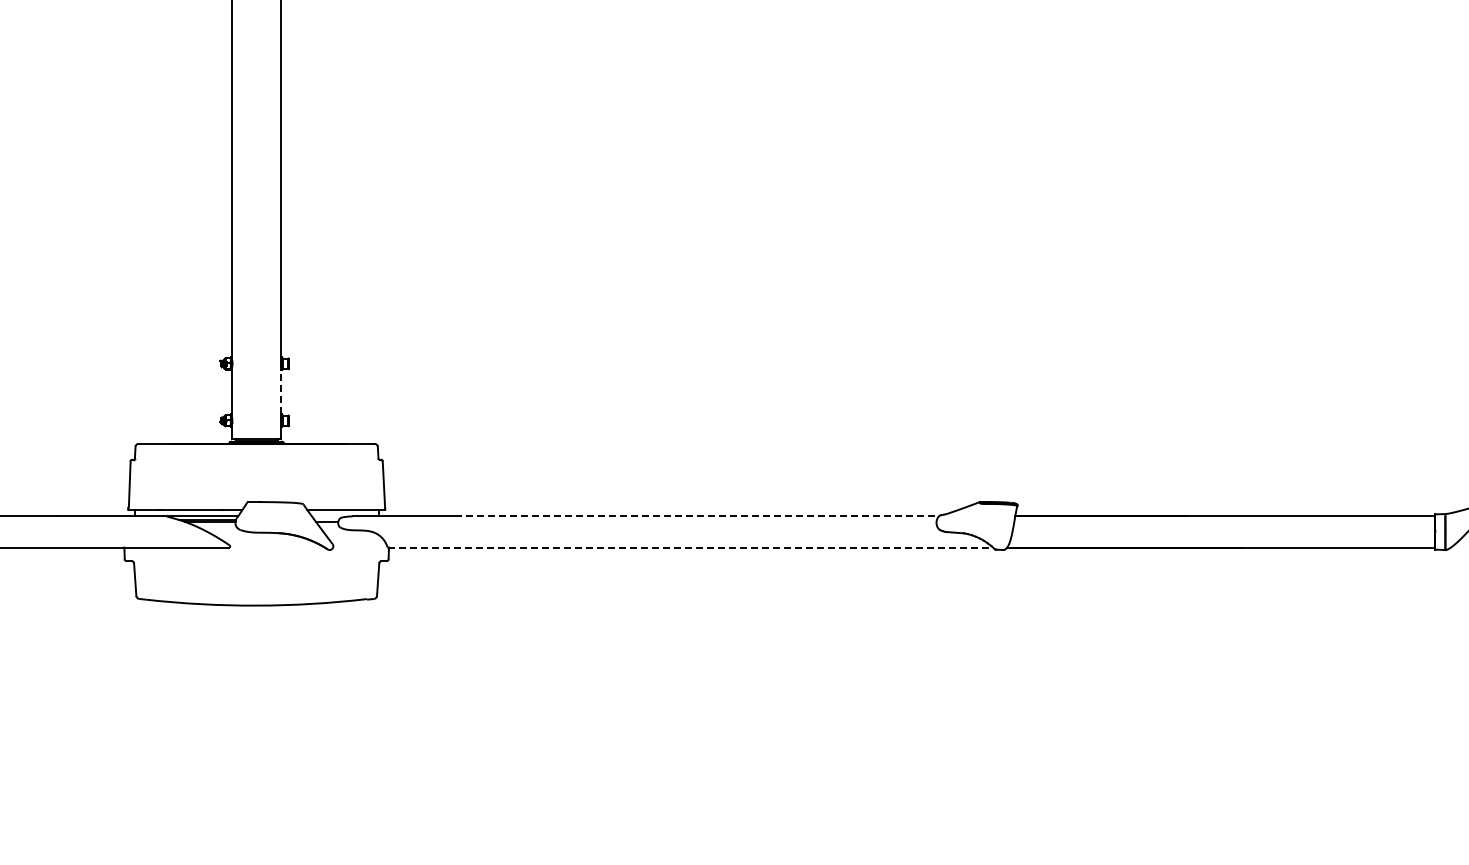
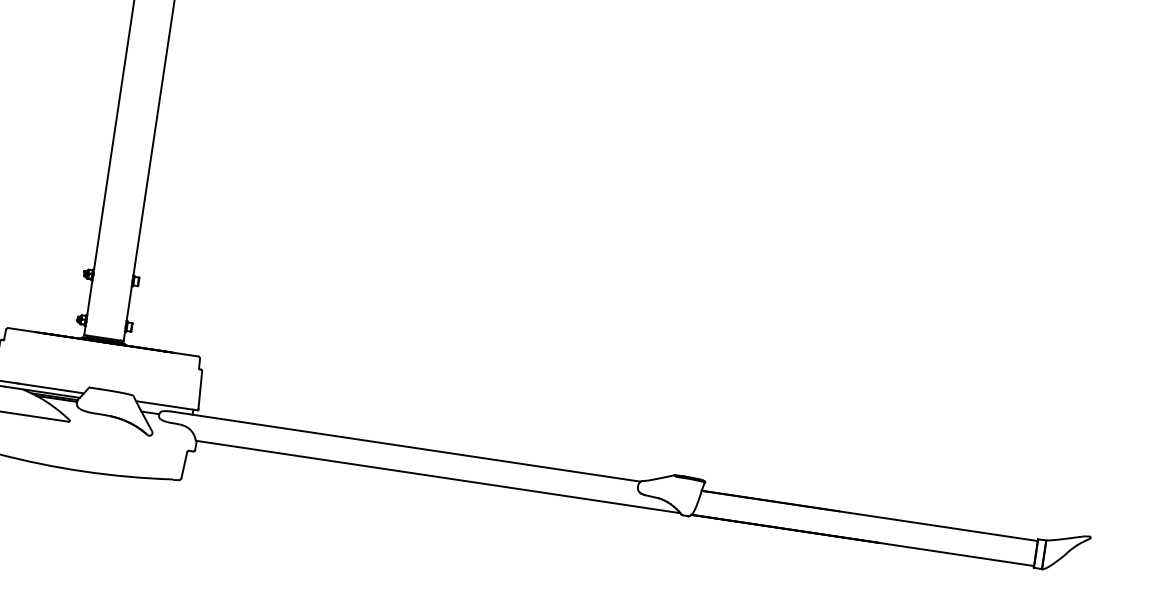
line: (281, 392) -> (129, 303), dashed -> solid
line: (697, 516) -> (447, 452), dashed -> solid
line: (690, 547) -> (438, 476), dashed -> solid

